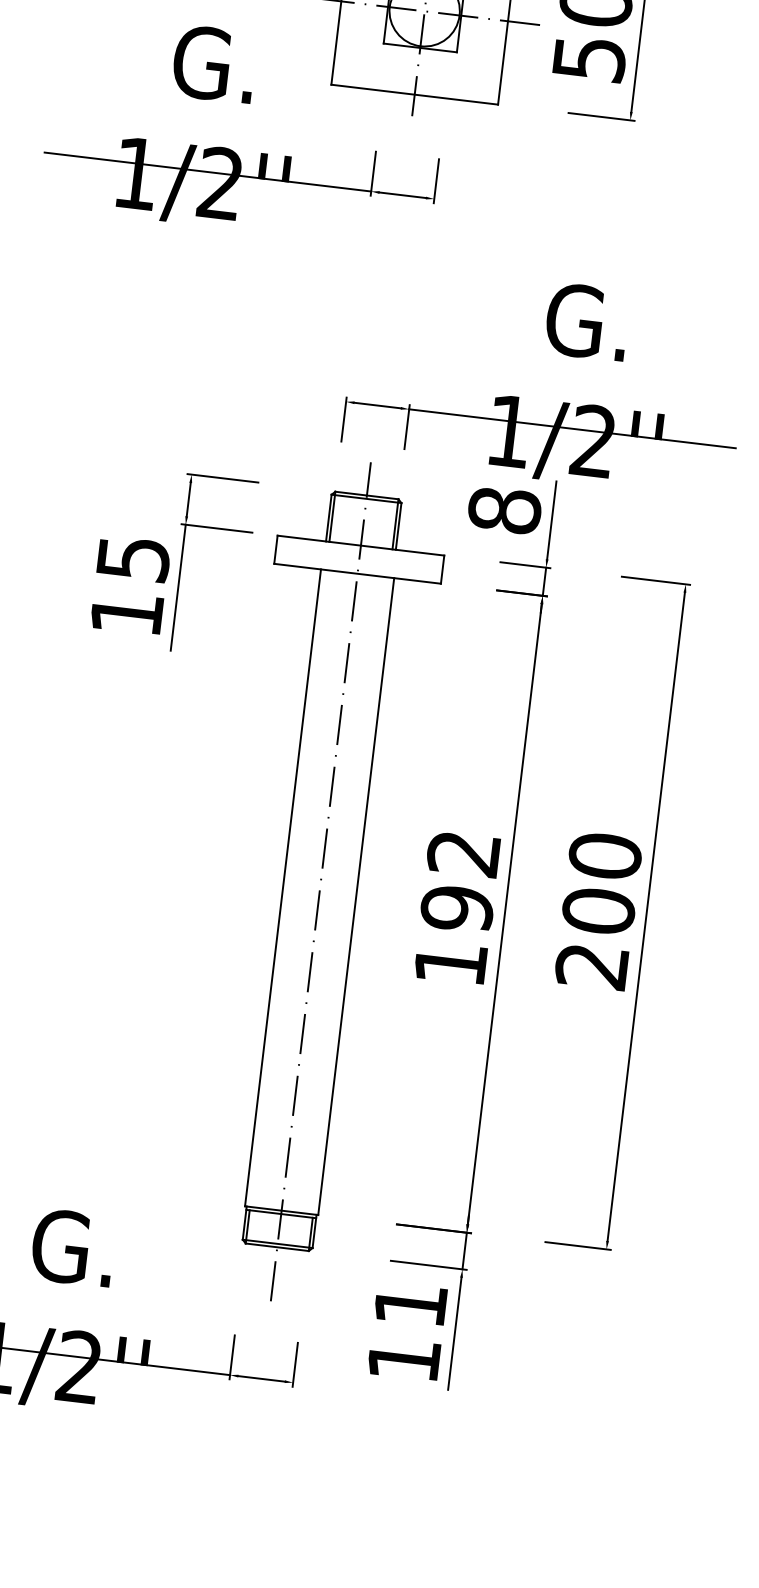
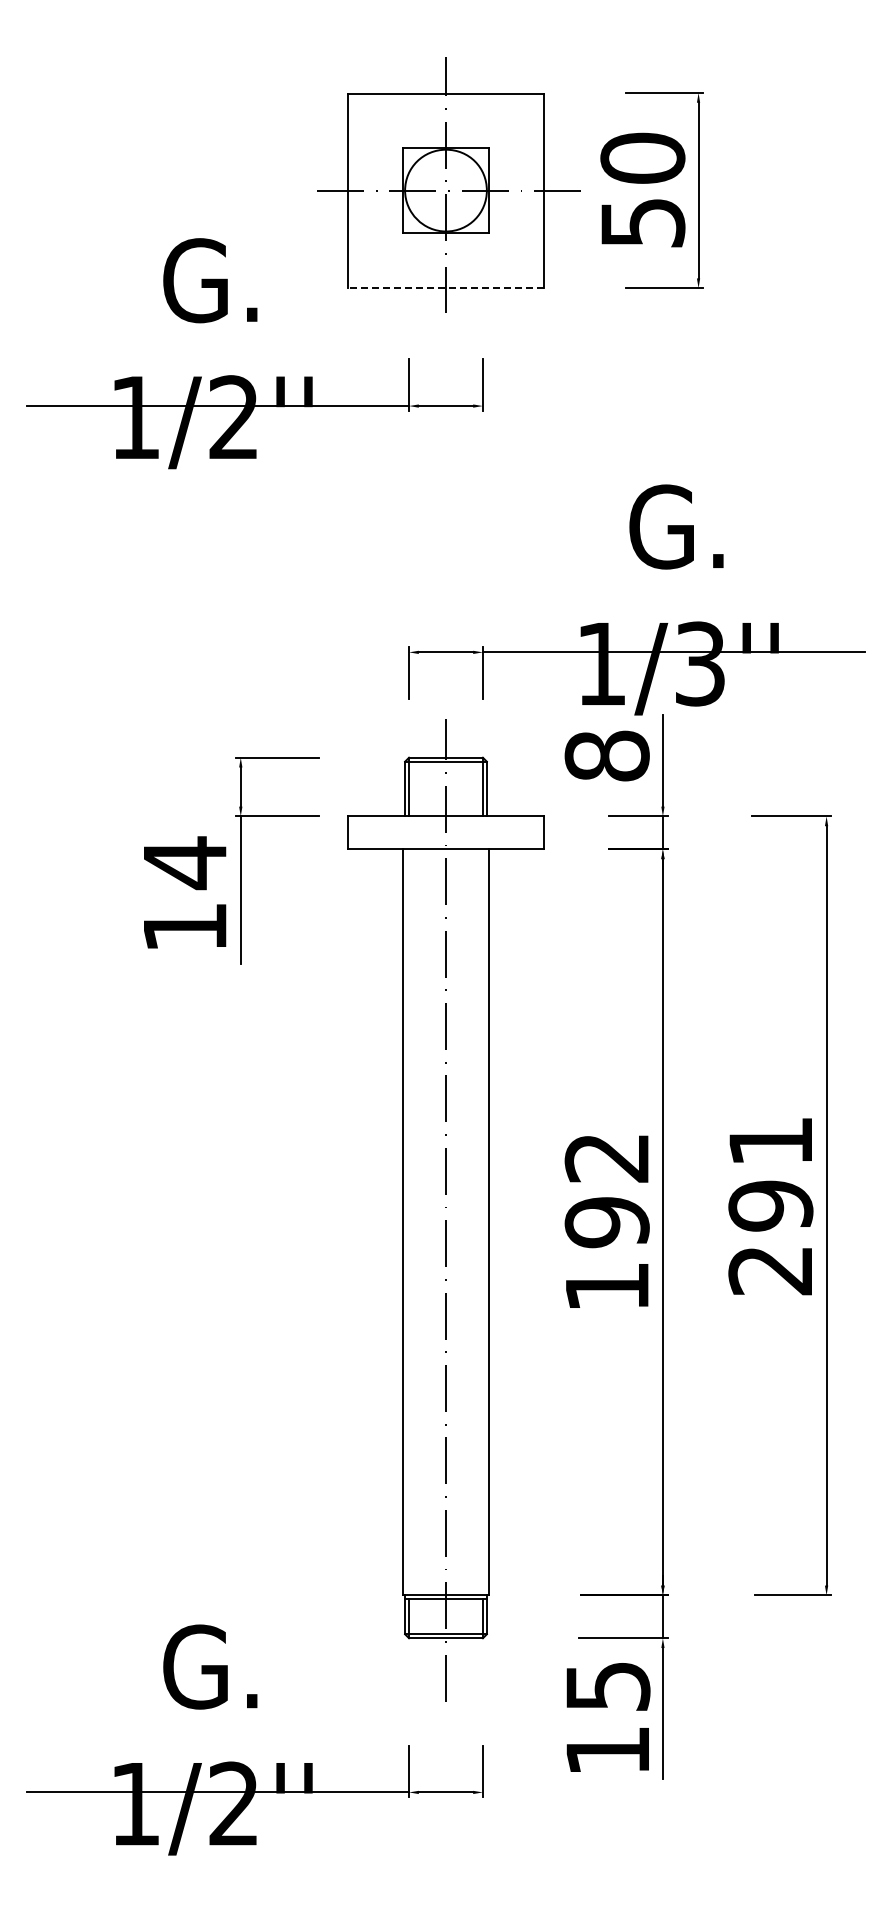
line: (414, 94) -> (445, 288), solid -> dashed
text: (592, 440) -> (699, 663), 1/2'' -> 1/3''
text: (133, 559) -> (185, 863), 15 -> 14
text: (601, 883) -> (770, 1173), 200 -> 291
text: (411, 1305) -> (608, 1686), 11 -> 15

